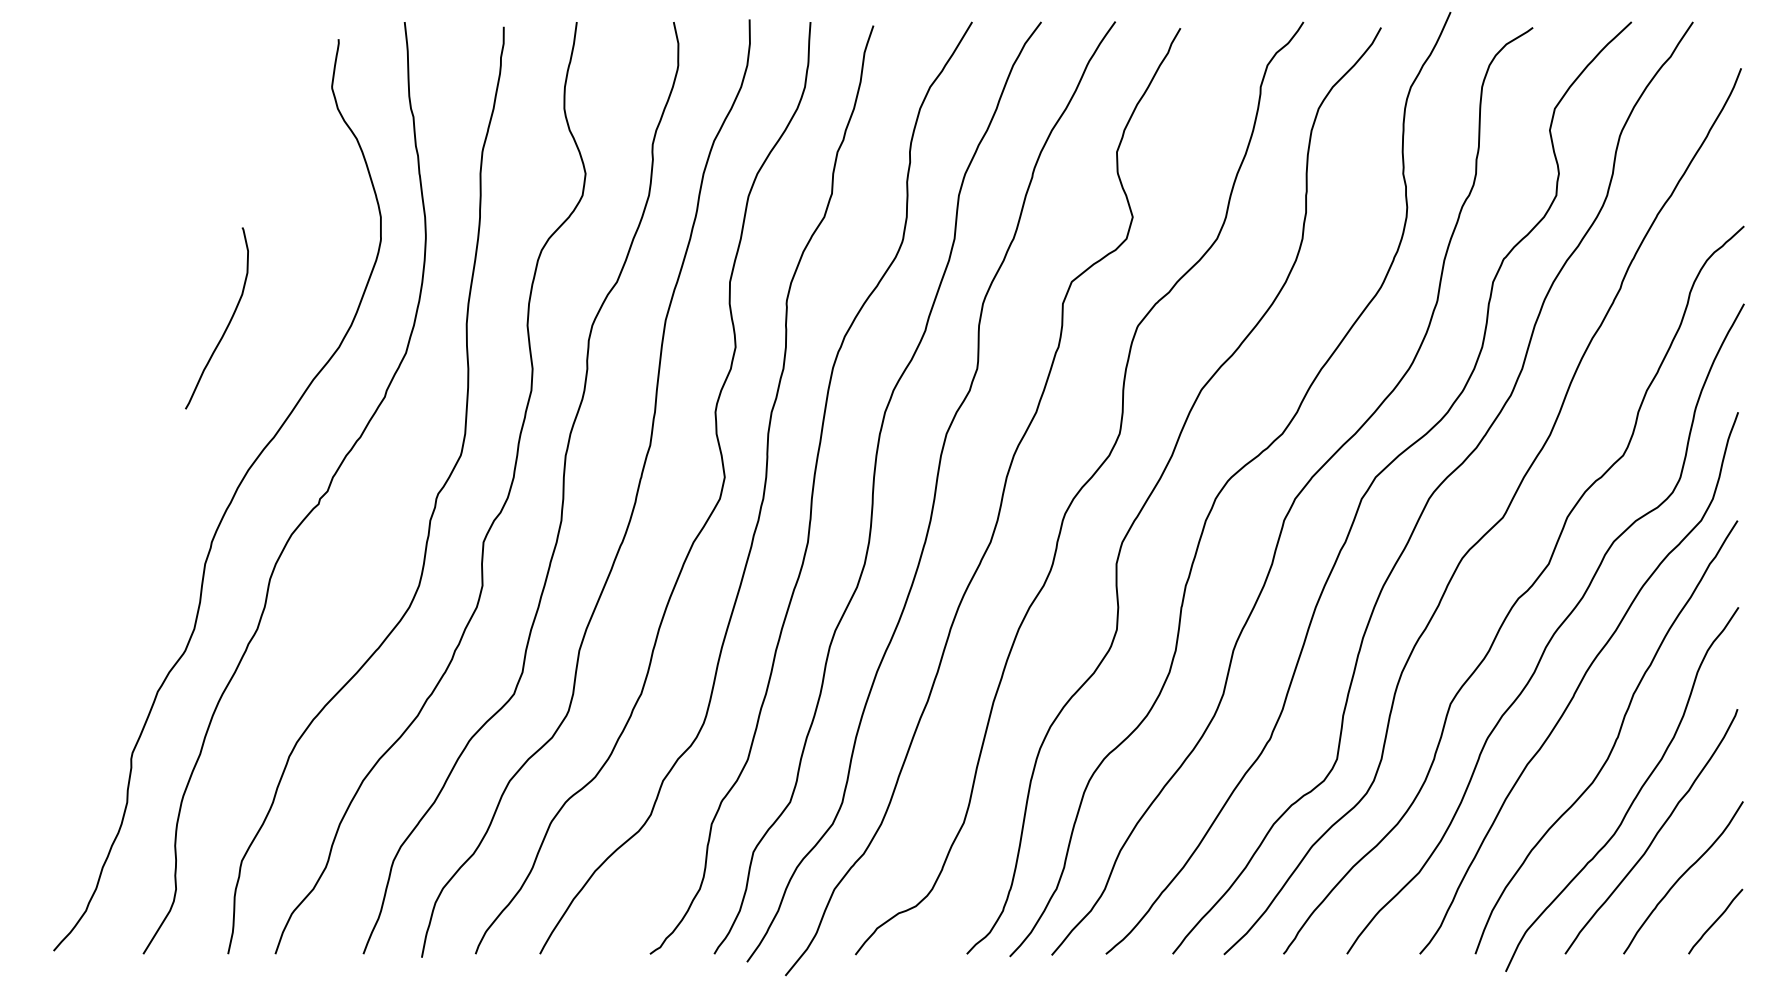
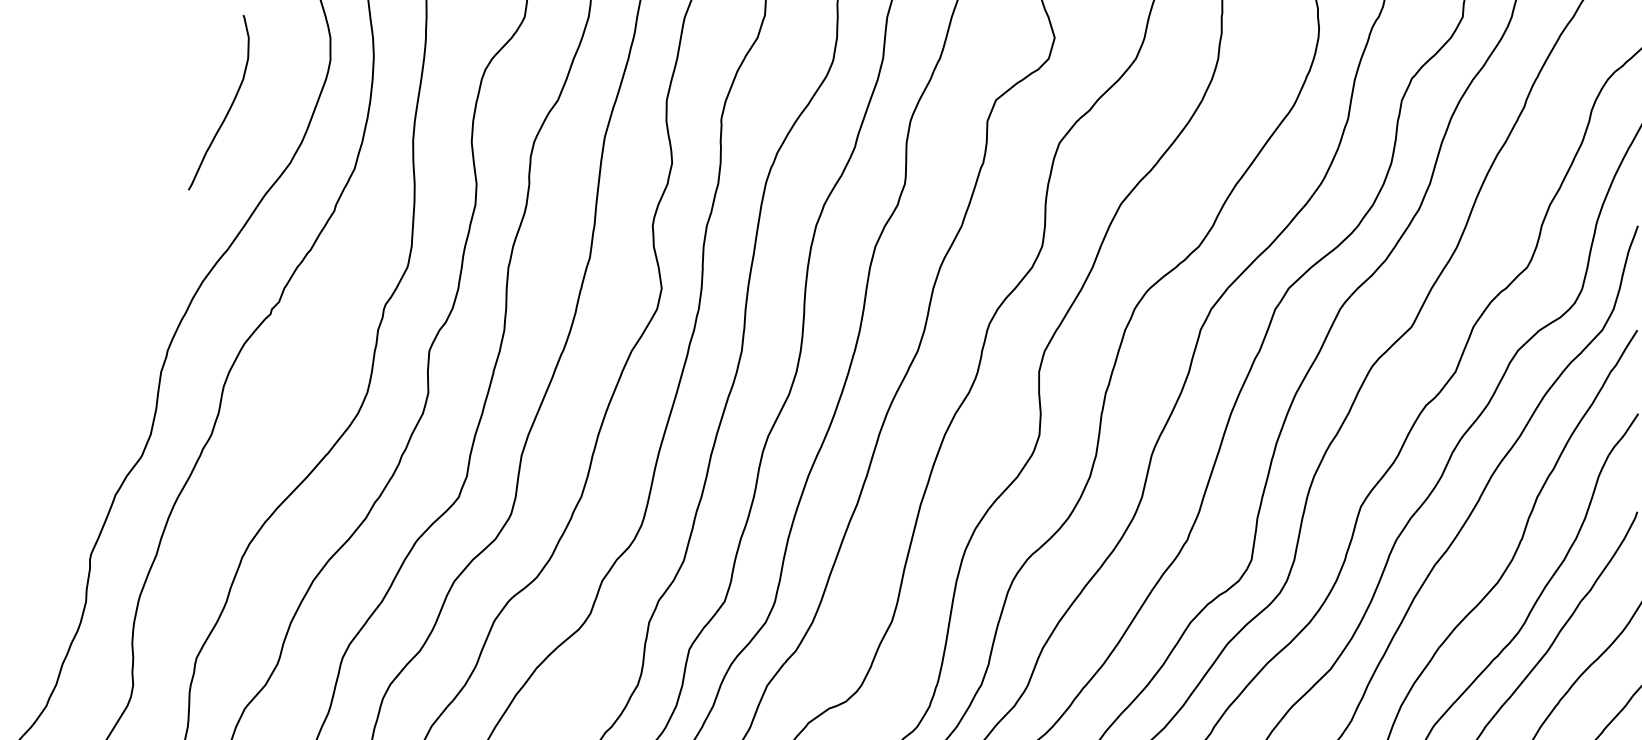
curve: (227, 324) -> (228, 108), moved

